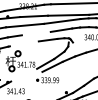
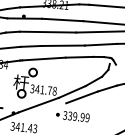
line: (35, 33) -> (62, 45), added
line: (23, 43) -> (42, 58), added
line: (24, 74) -> (39, 104), added

